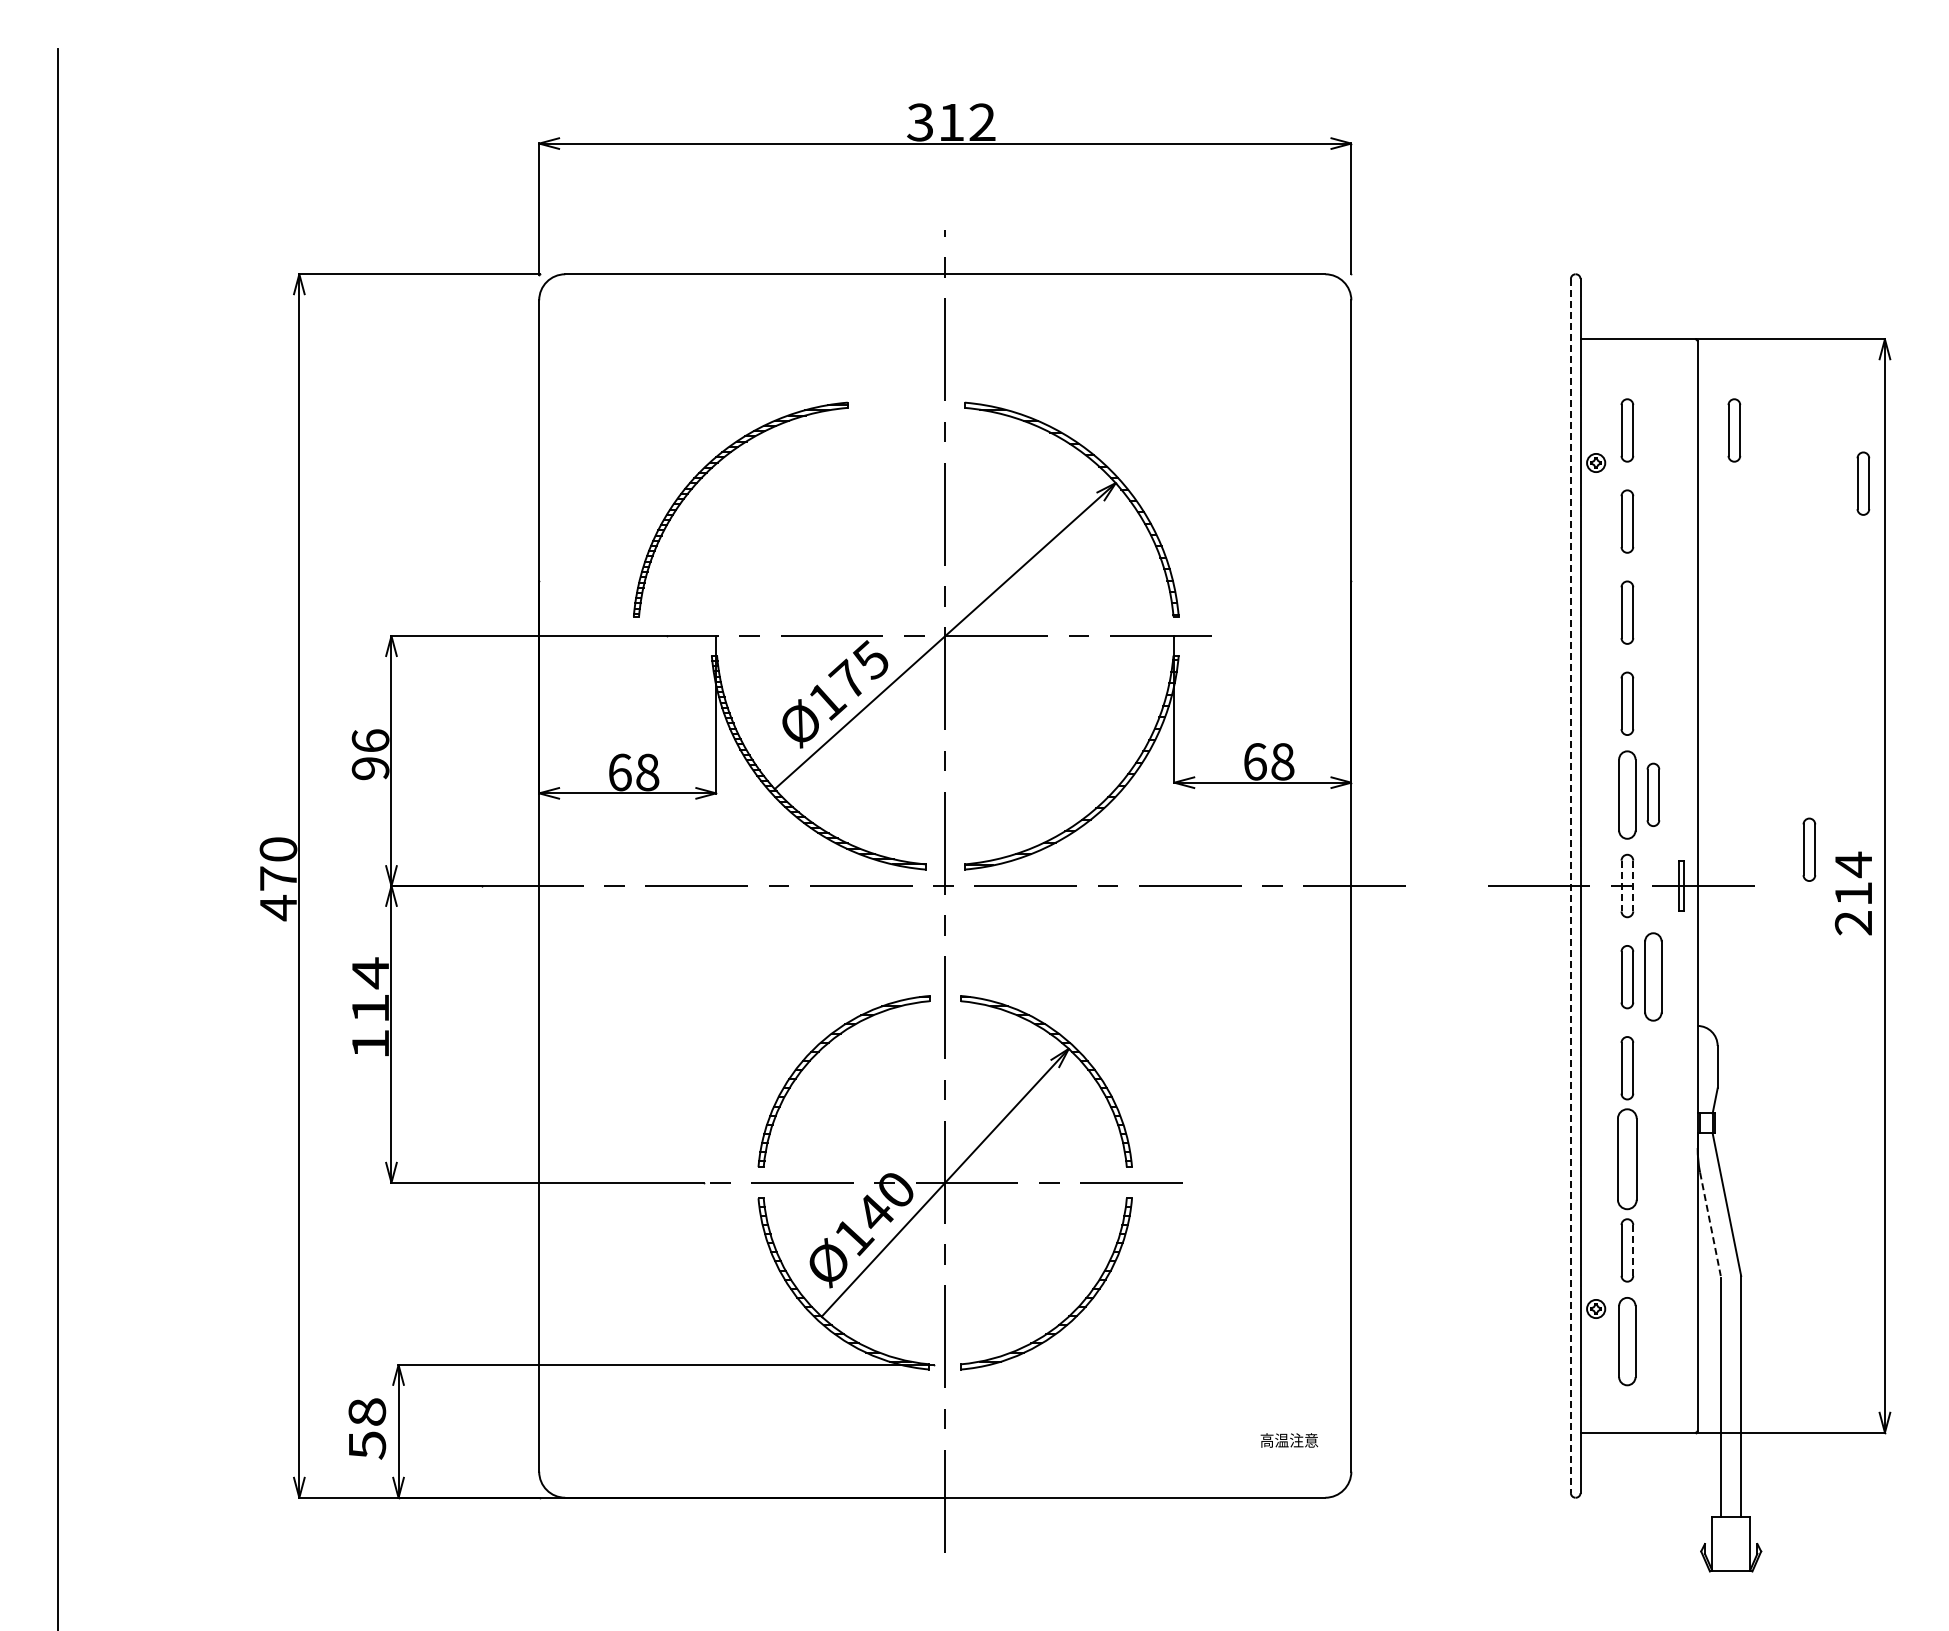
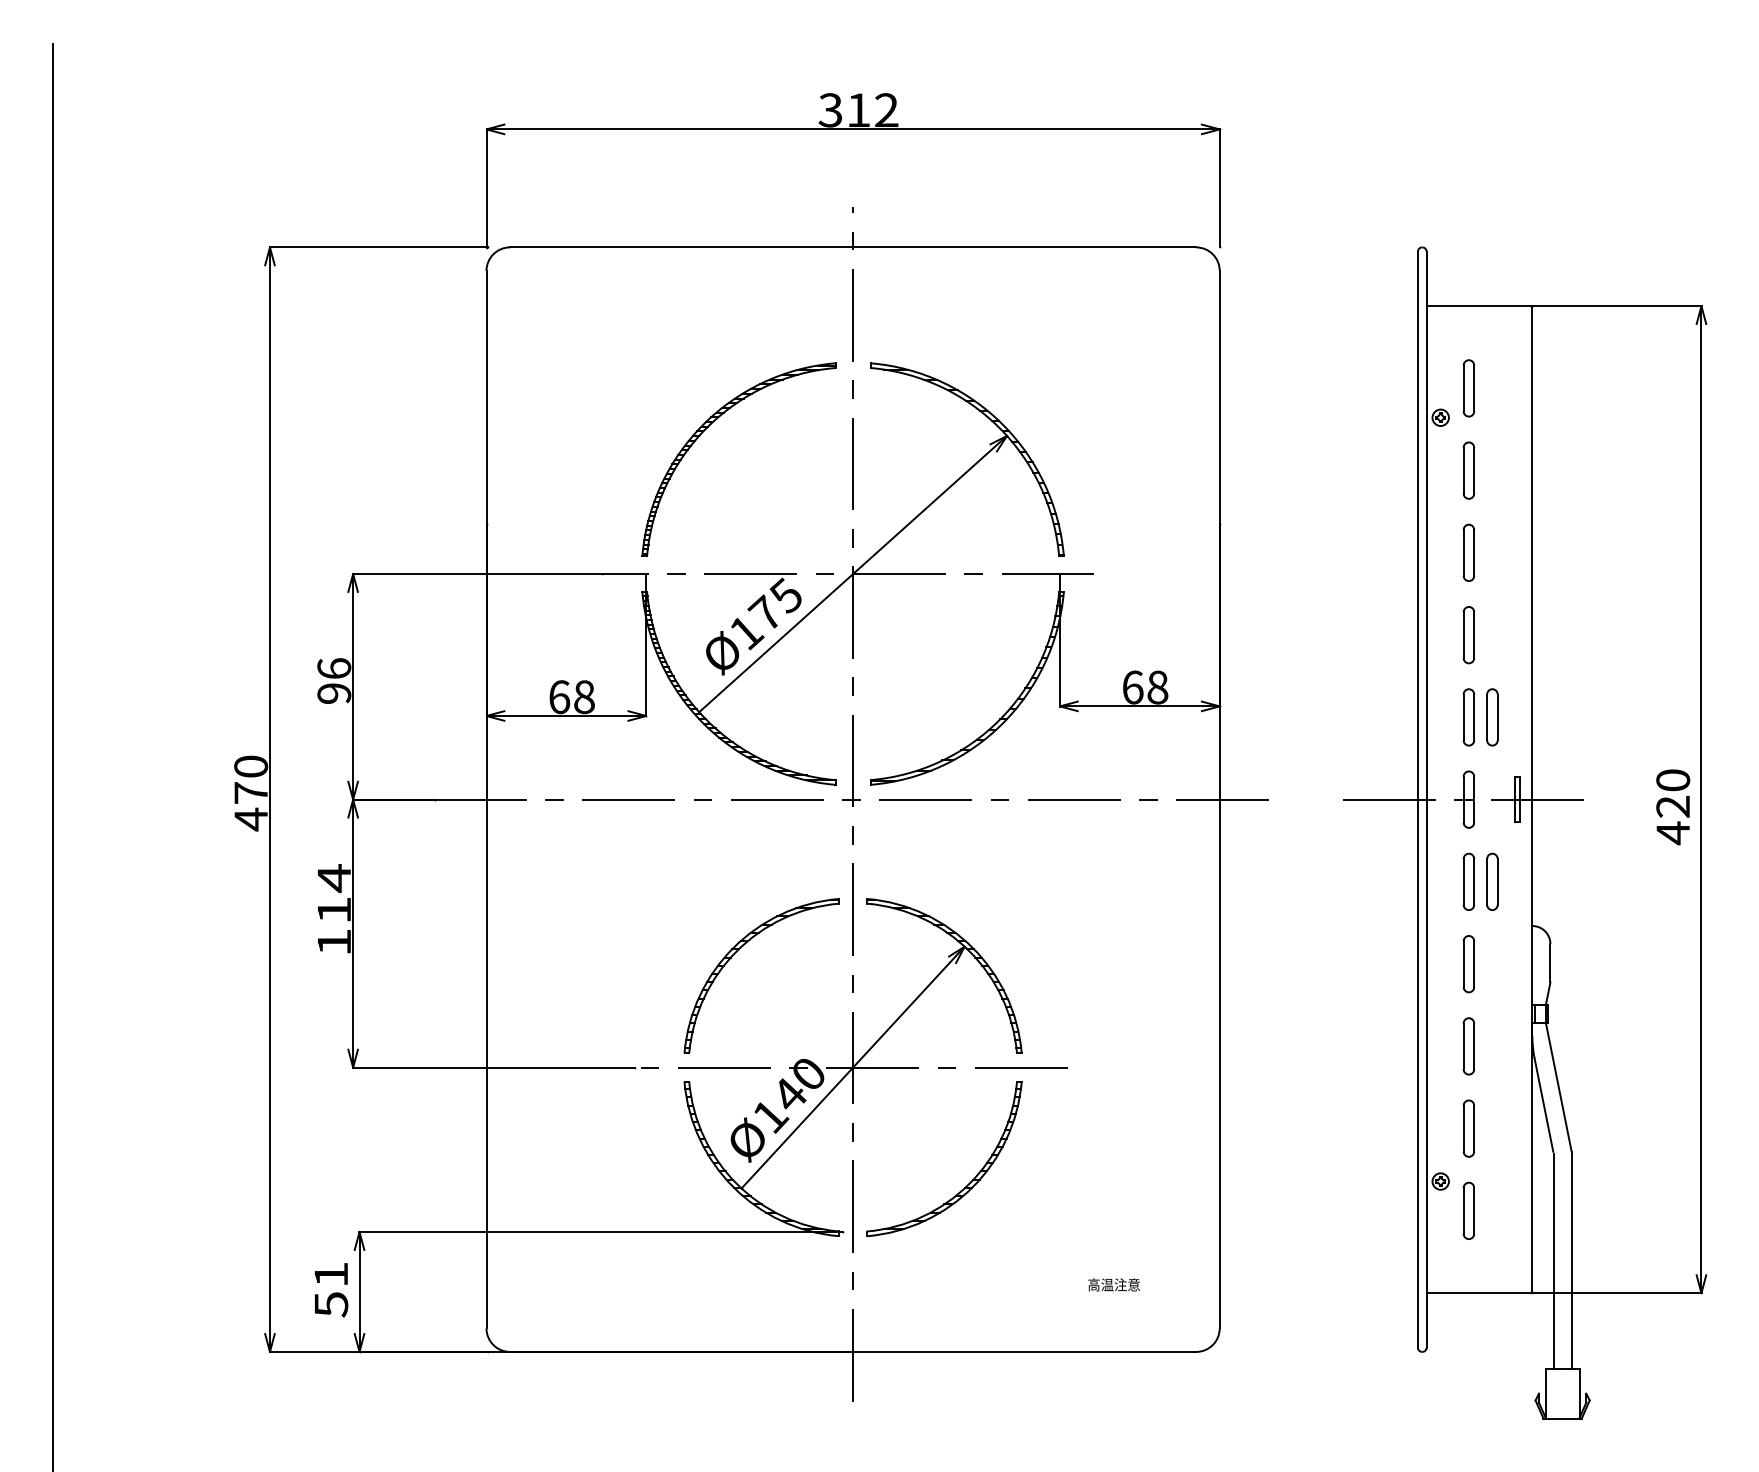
part: (1734, 430) -> (1565, 388), removed
part: (706, 474) -> (707, 428), moved
part: (1863, 483) -> (1682, 436), removed
part: (1627, 794) -> (1469, 717), size x0.71
part: (1809, 849) -> (1633, 766), removed
line: (1570, 886) -> (1417, 800), dashed -> solid
line: (1621, 886) -> (1463, 800), dashed -> solid
line: (1633, 886) -> (1474, 800), dashed -> solid
text: (1853, 893) -> (1673, 806), 214 -> 420
part: (1653, 977) -> (1492, 882), size x0.71
part: (1627, 1159) -> (1469, 1046), size x0.62
line: (1710, 1224) -> (1543, 1105), dashed -> solid
line: (1633, 1250) -> (1474, 1128), dashed -> solid
part: (1627, 1341) -> (1469, 1210), size x0.71
text: (367, 1411) -> (331, 1274), 58 -> 51
text: (1288, 1440) -> (1113, 1284), moved

